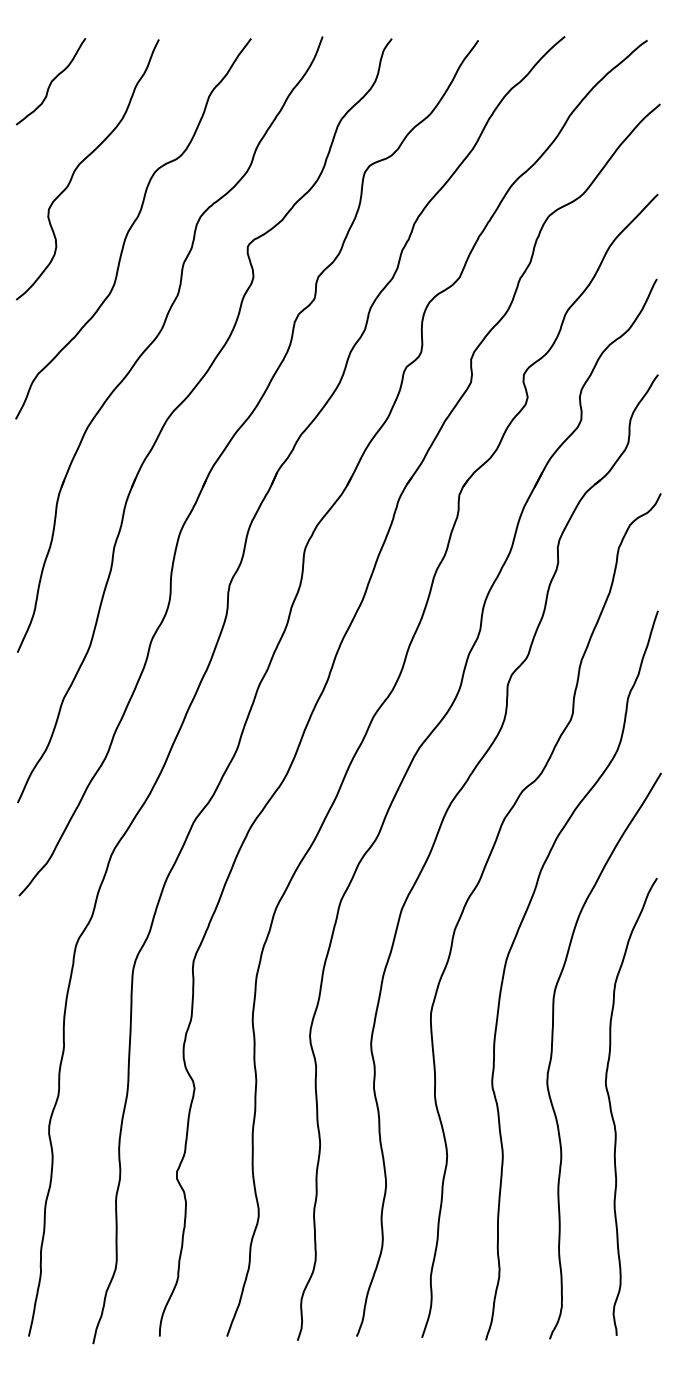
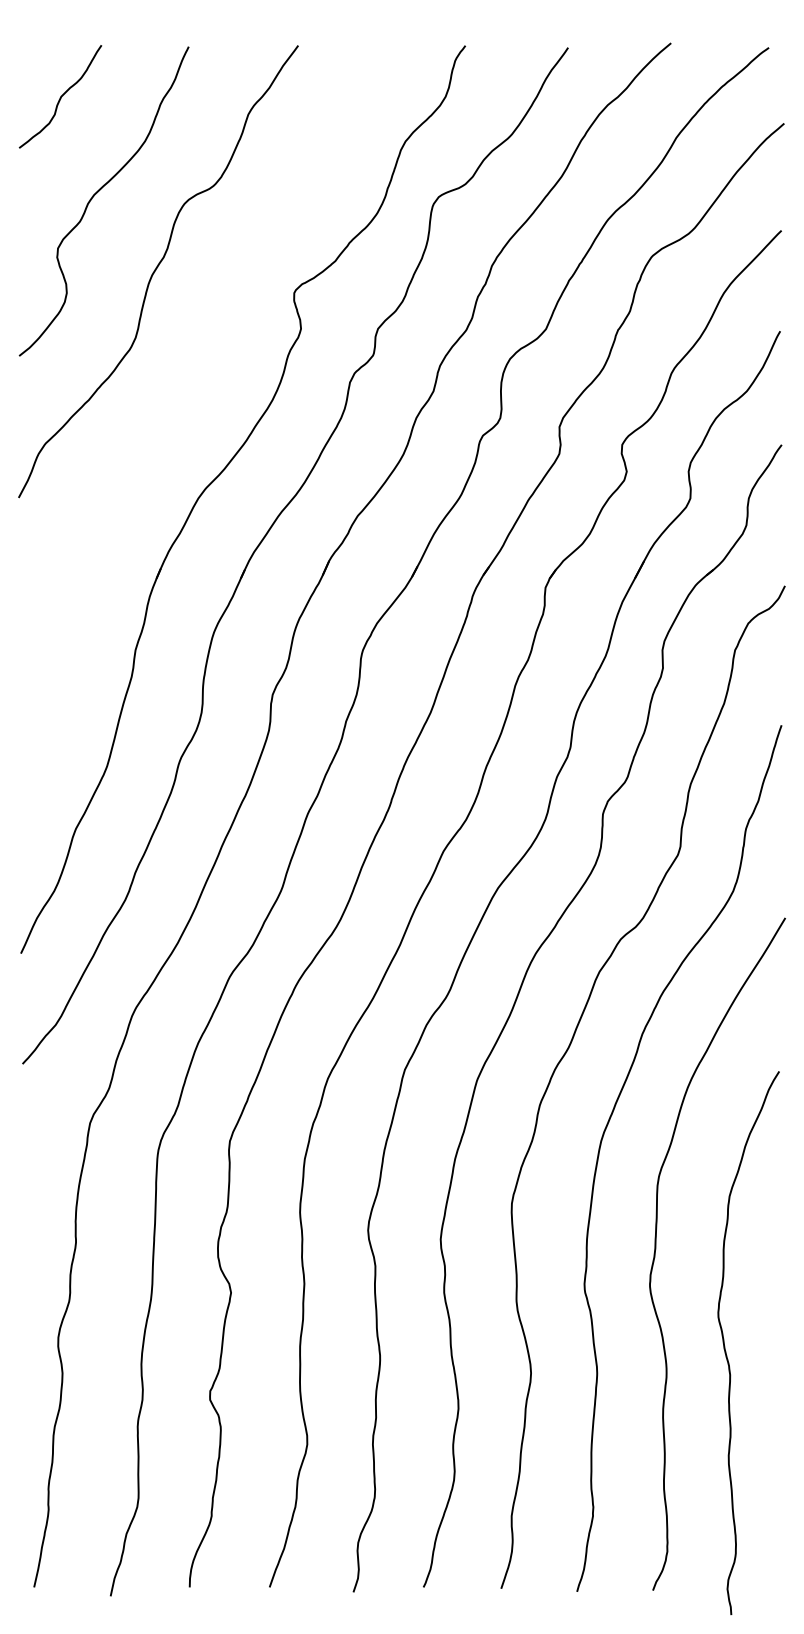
part: (158, 336) -> (188, 399), removed
curve: (612, 1112) -> (726, 1349), moved

